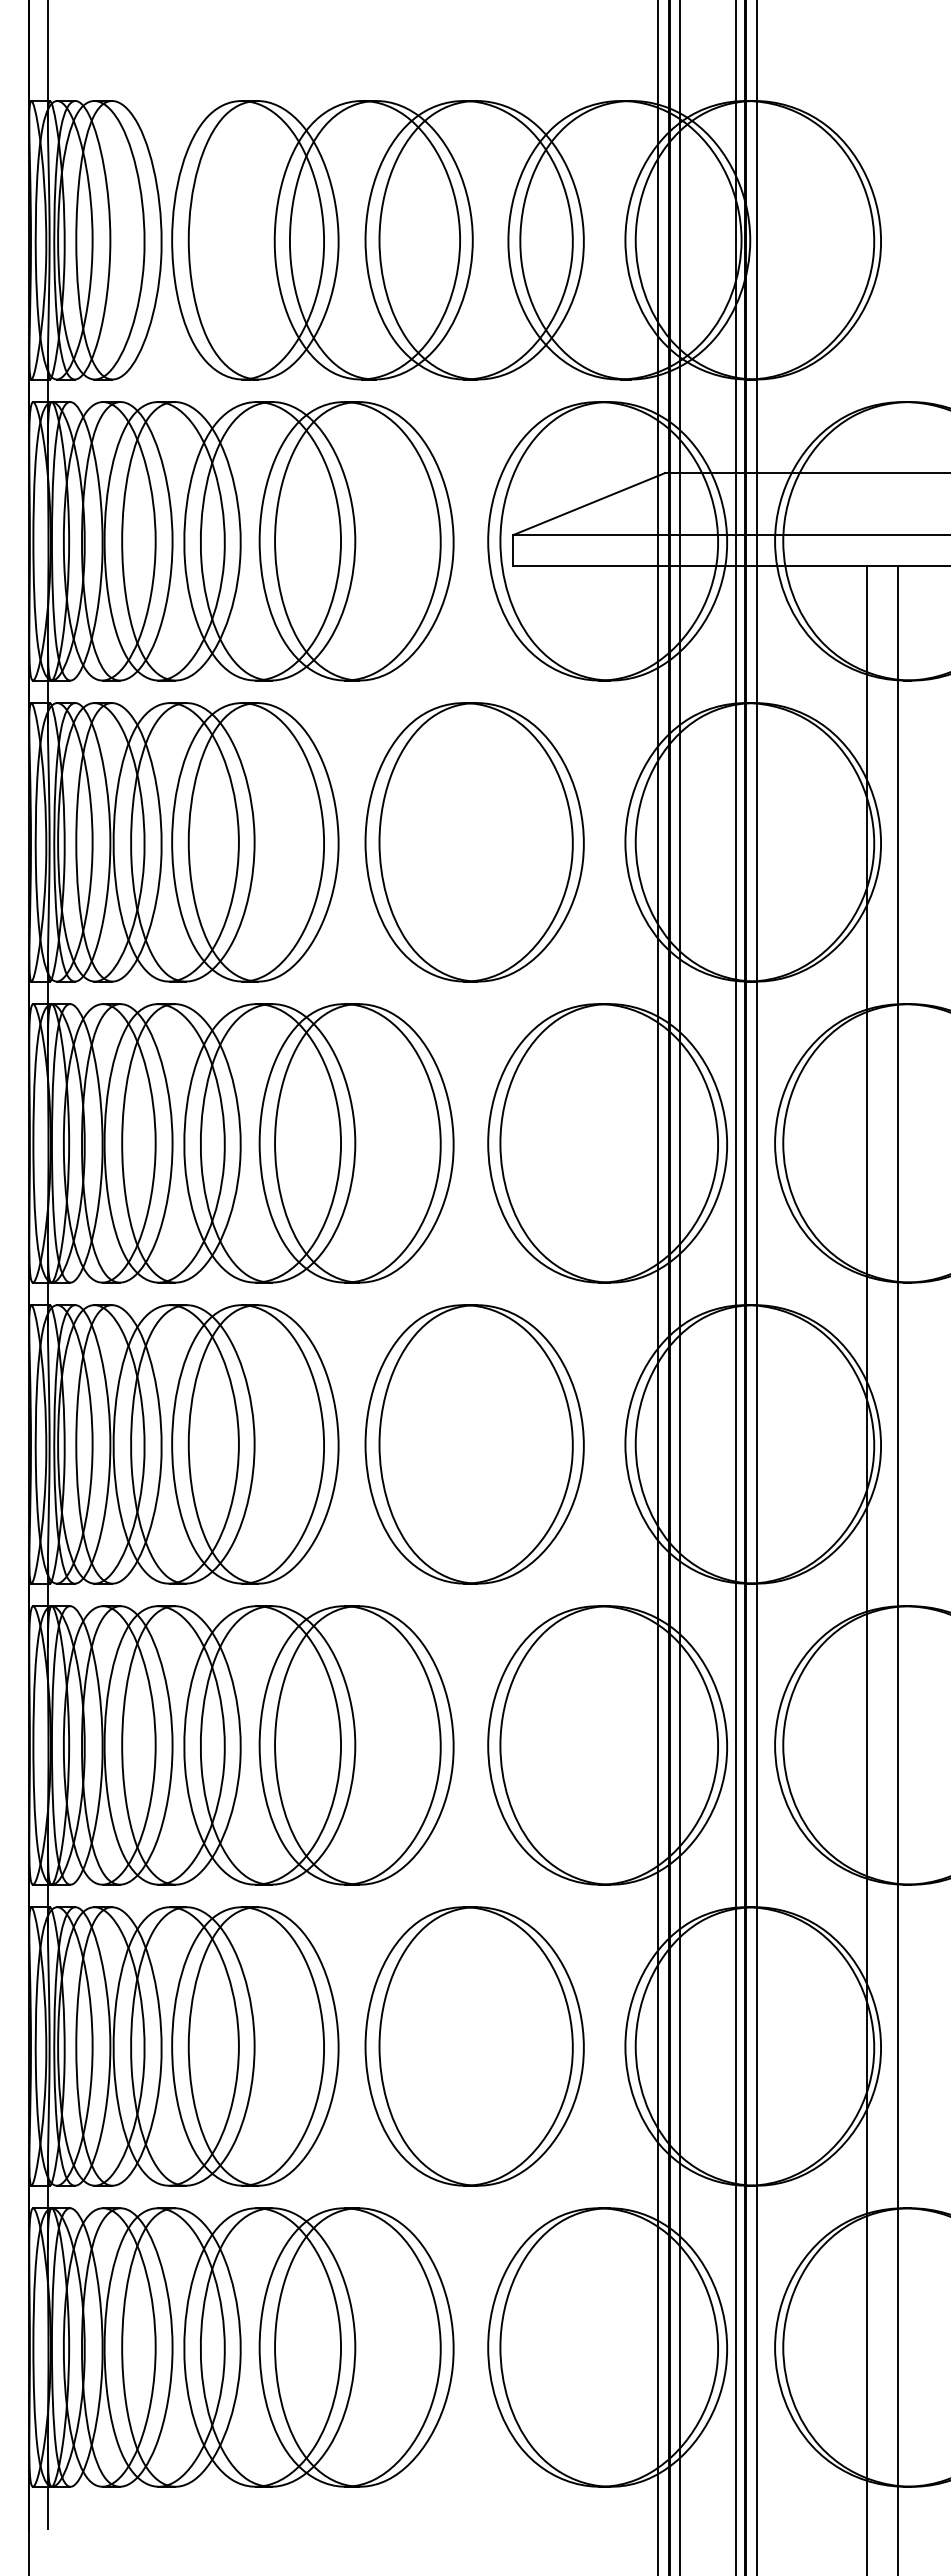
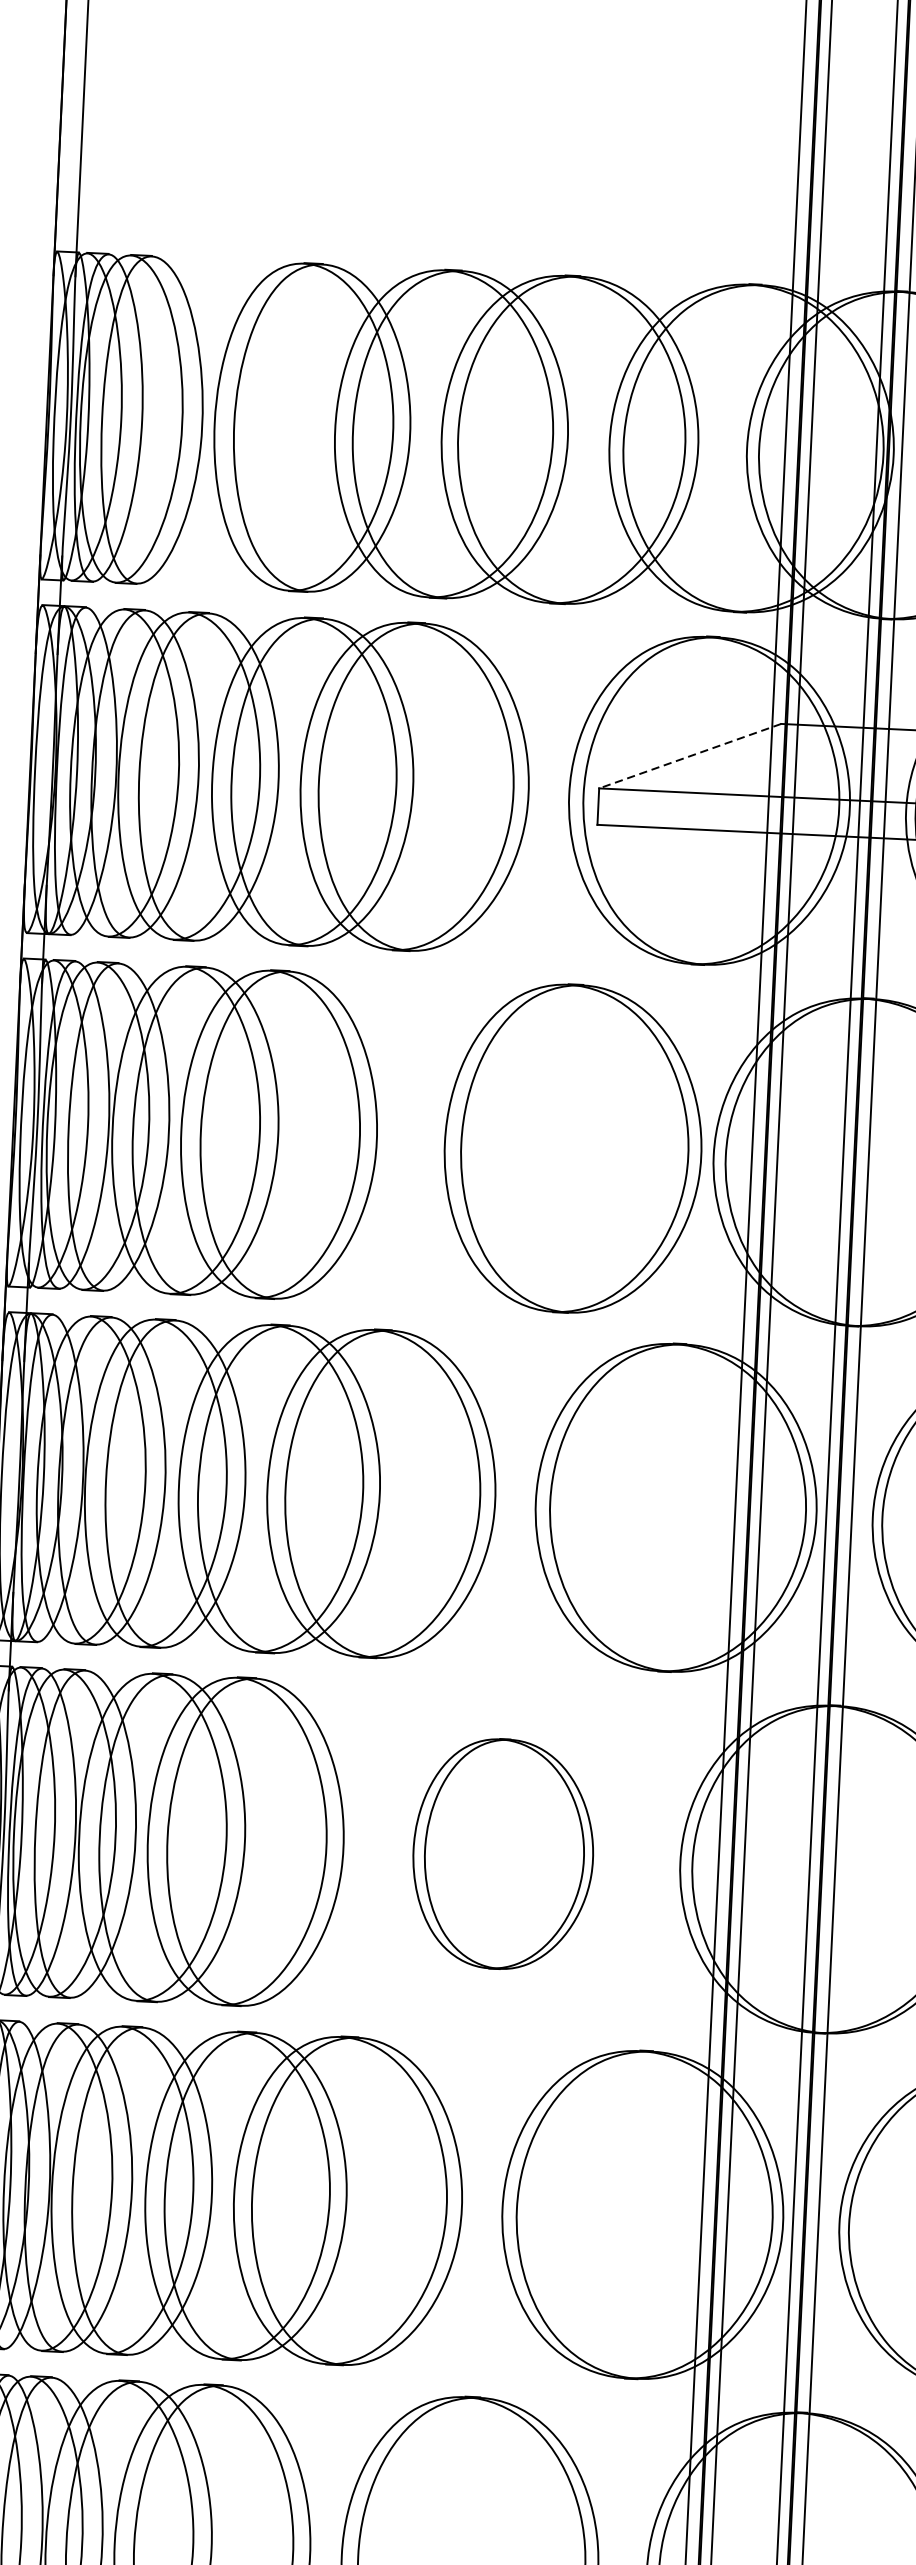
line: (588, 504) -> (689, 756), solid -> dashed
part: (474, 842) -> (572, 1149), moved
part: (474, 1444) -> (503, 1854), size x0.7

